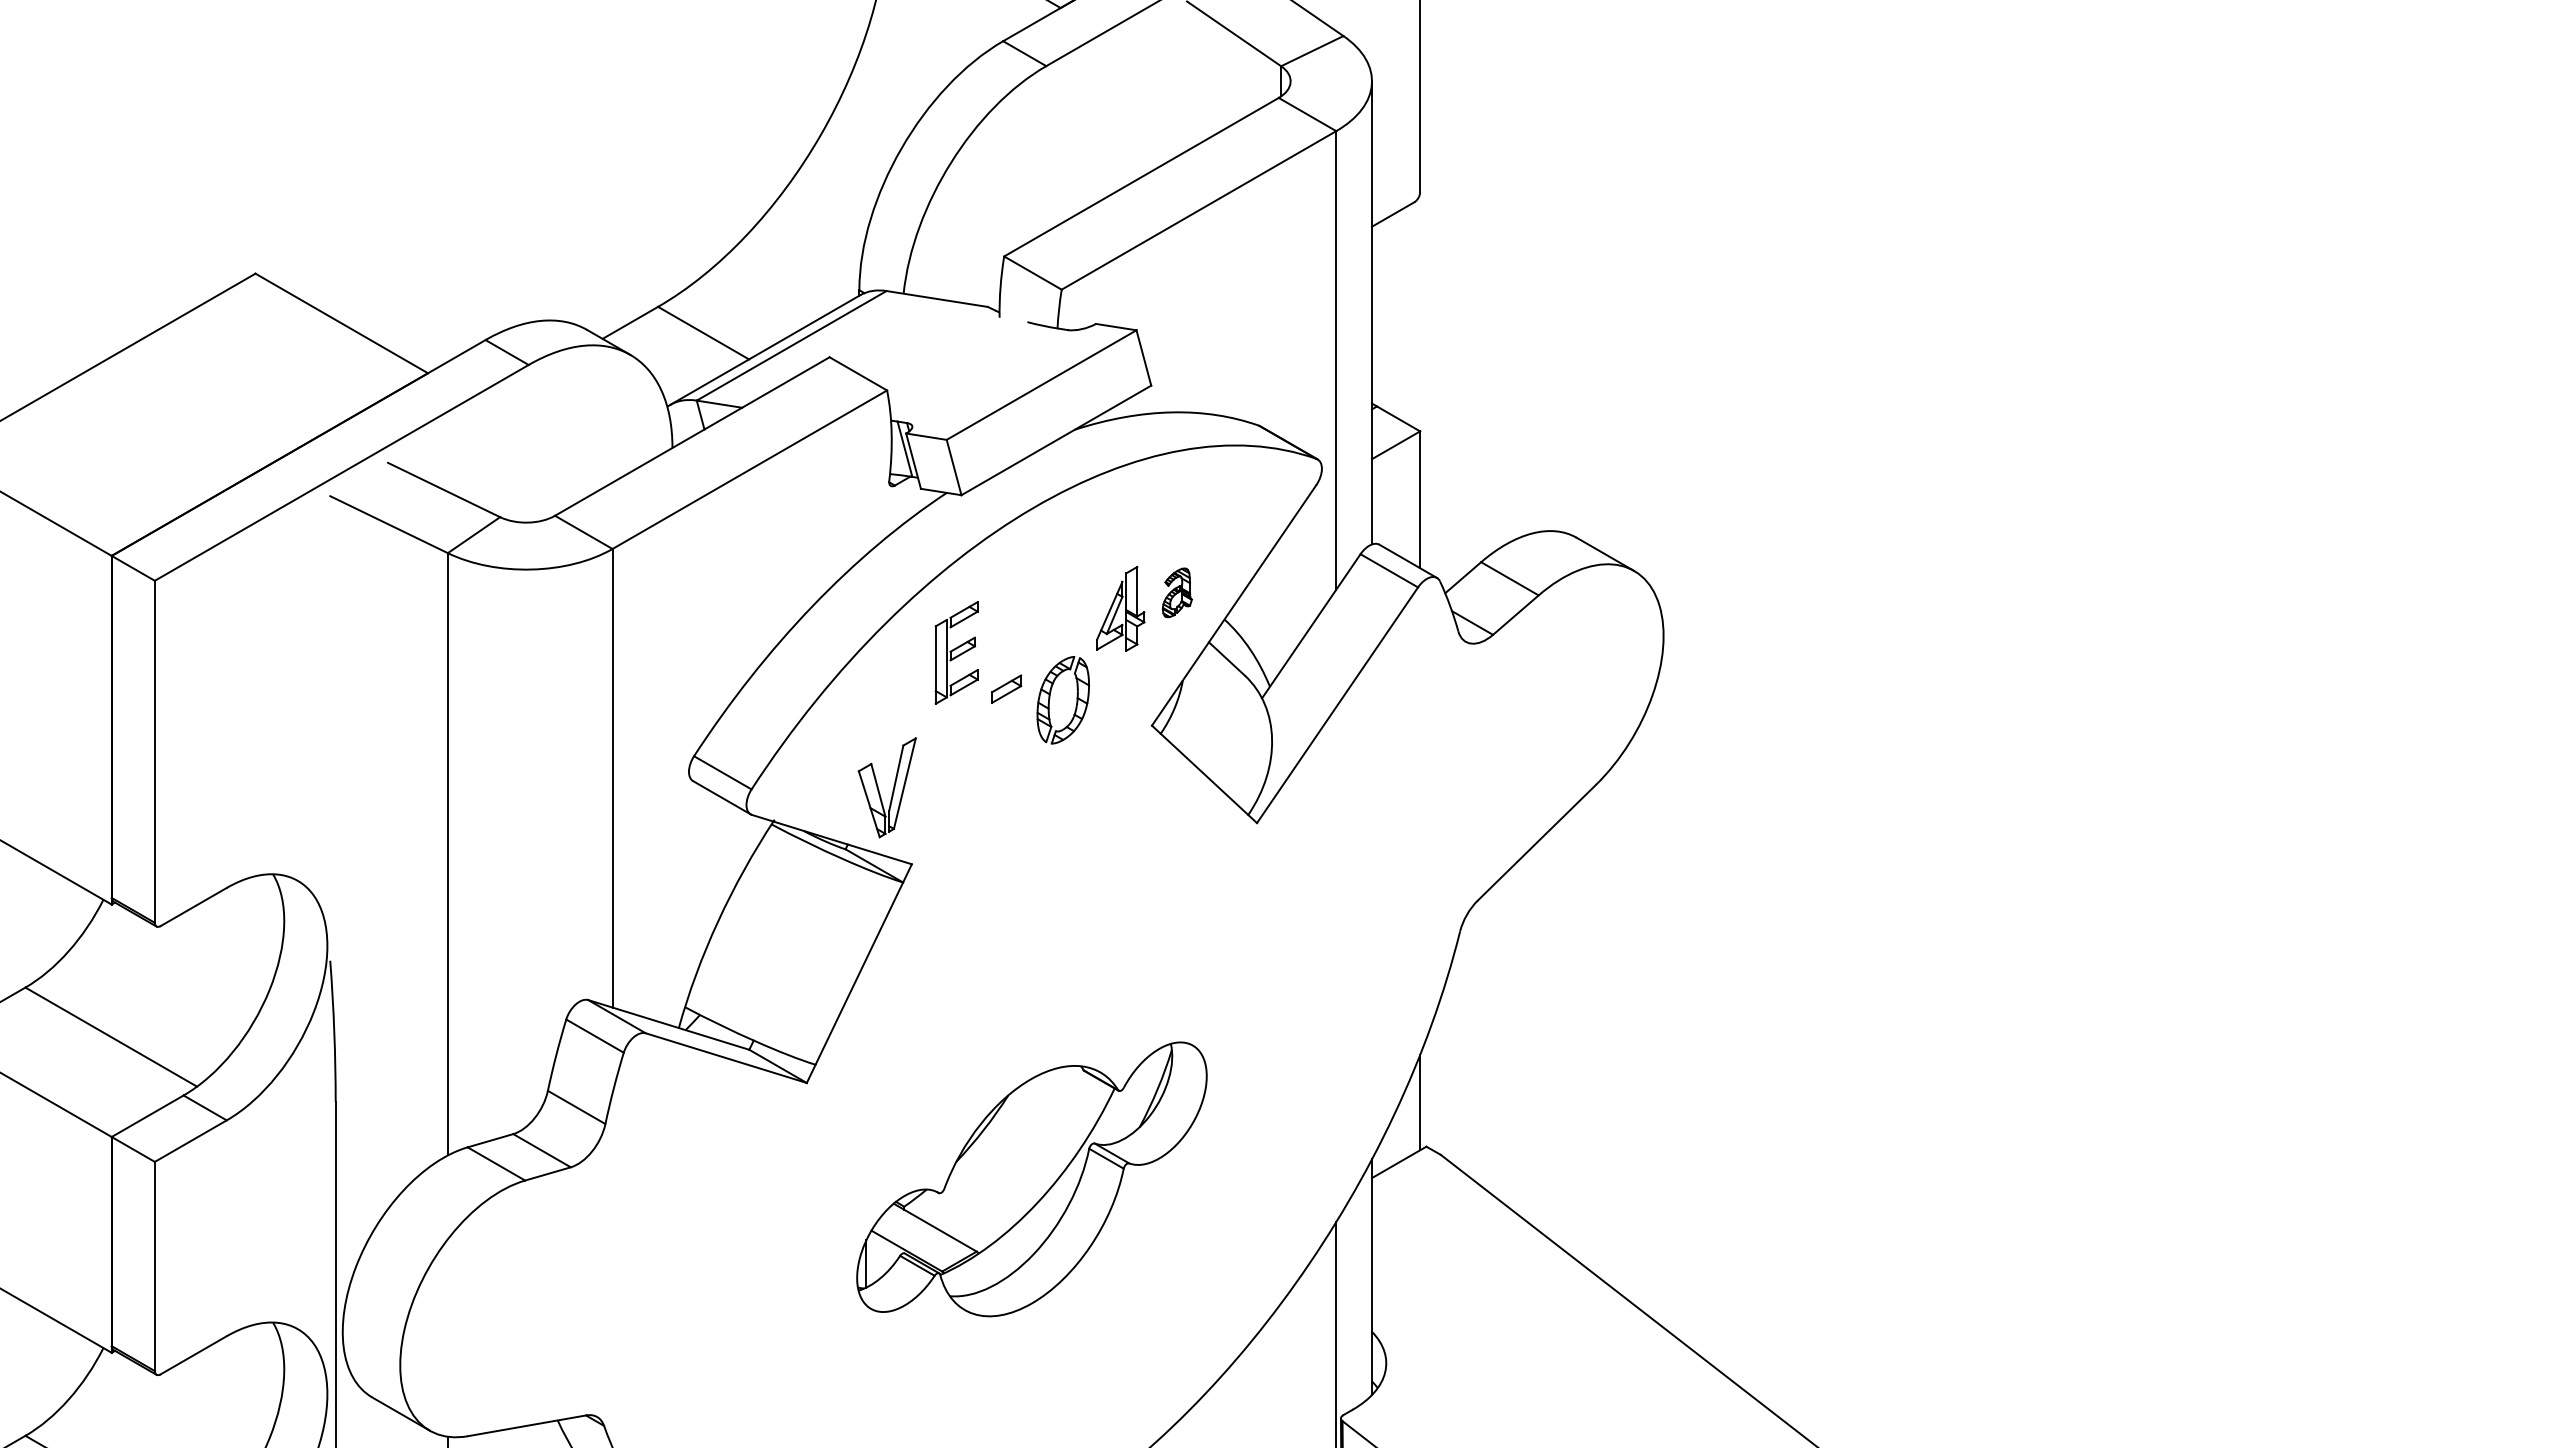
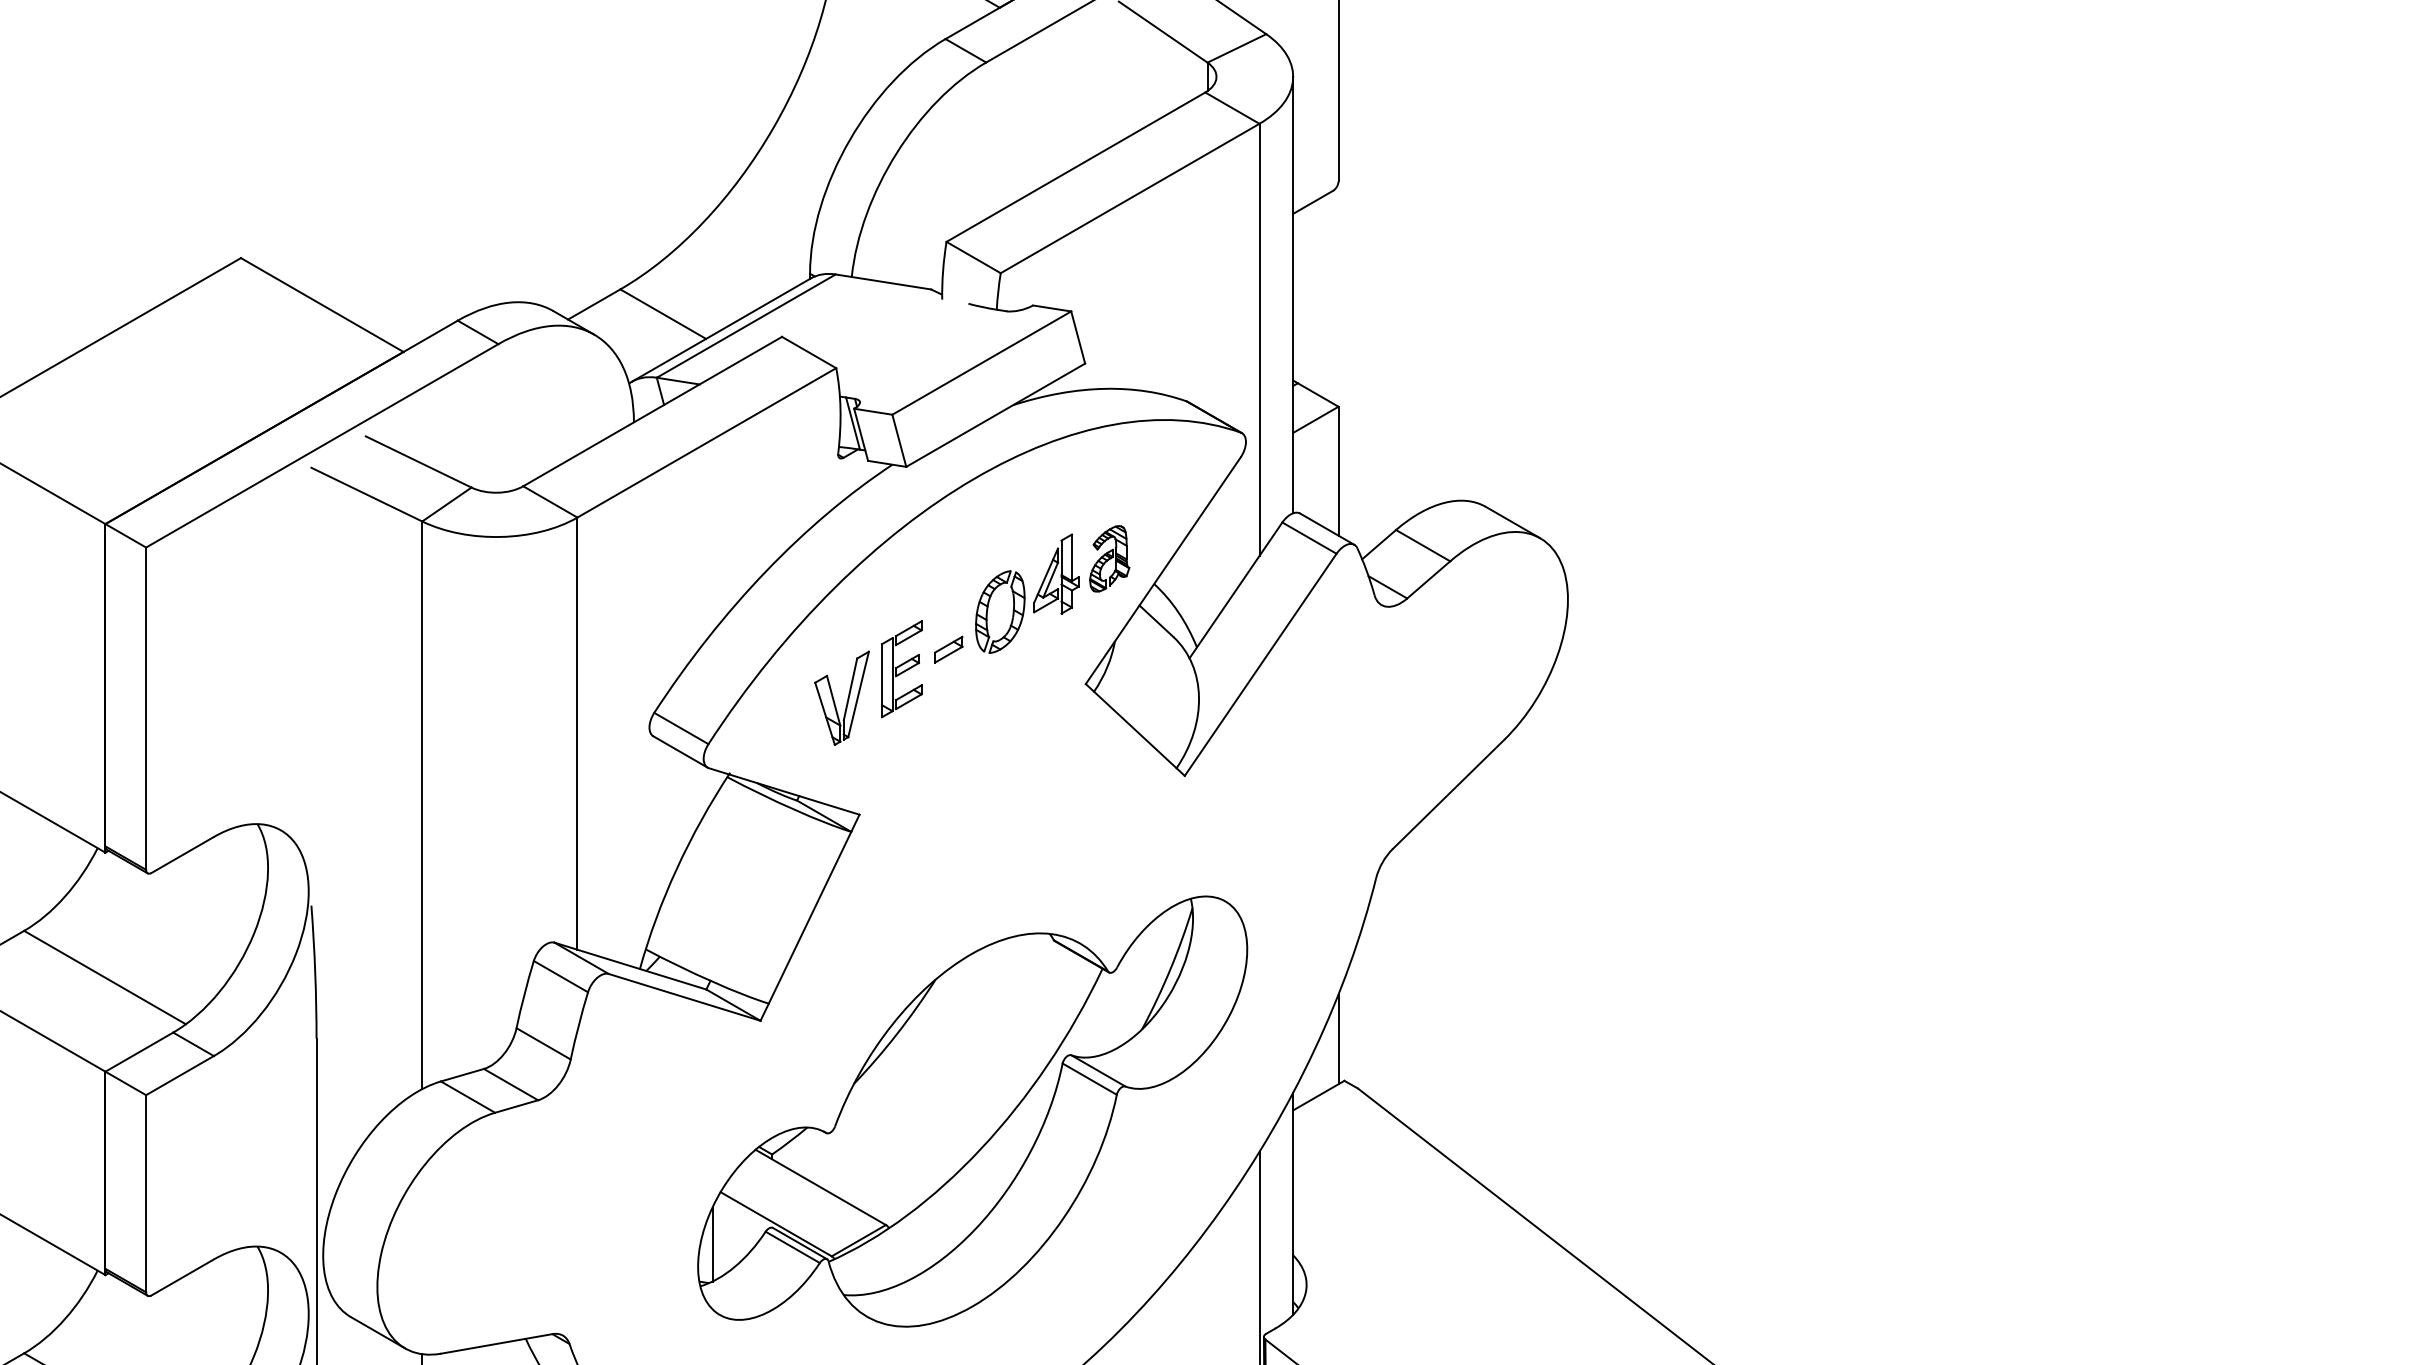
part: (1177, 592) -> (1109, 558), size x1.43
part: (956, 652) -> (901, 668), moved
part: (1050, 698) -> (988, 610), moved
part: (892, 790) -> (846, 700), moved
part: (1031, 1179) -> (972, 1111), size x1.67

